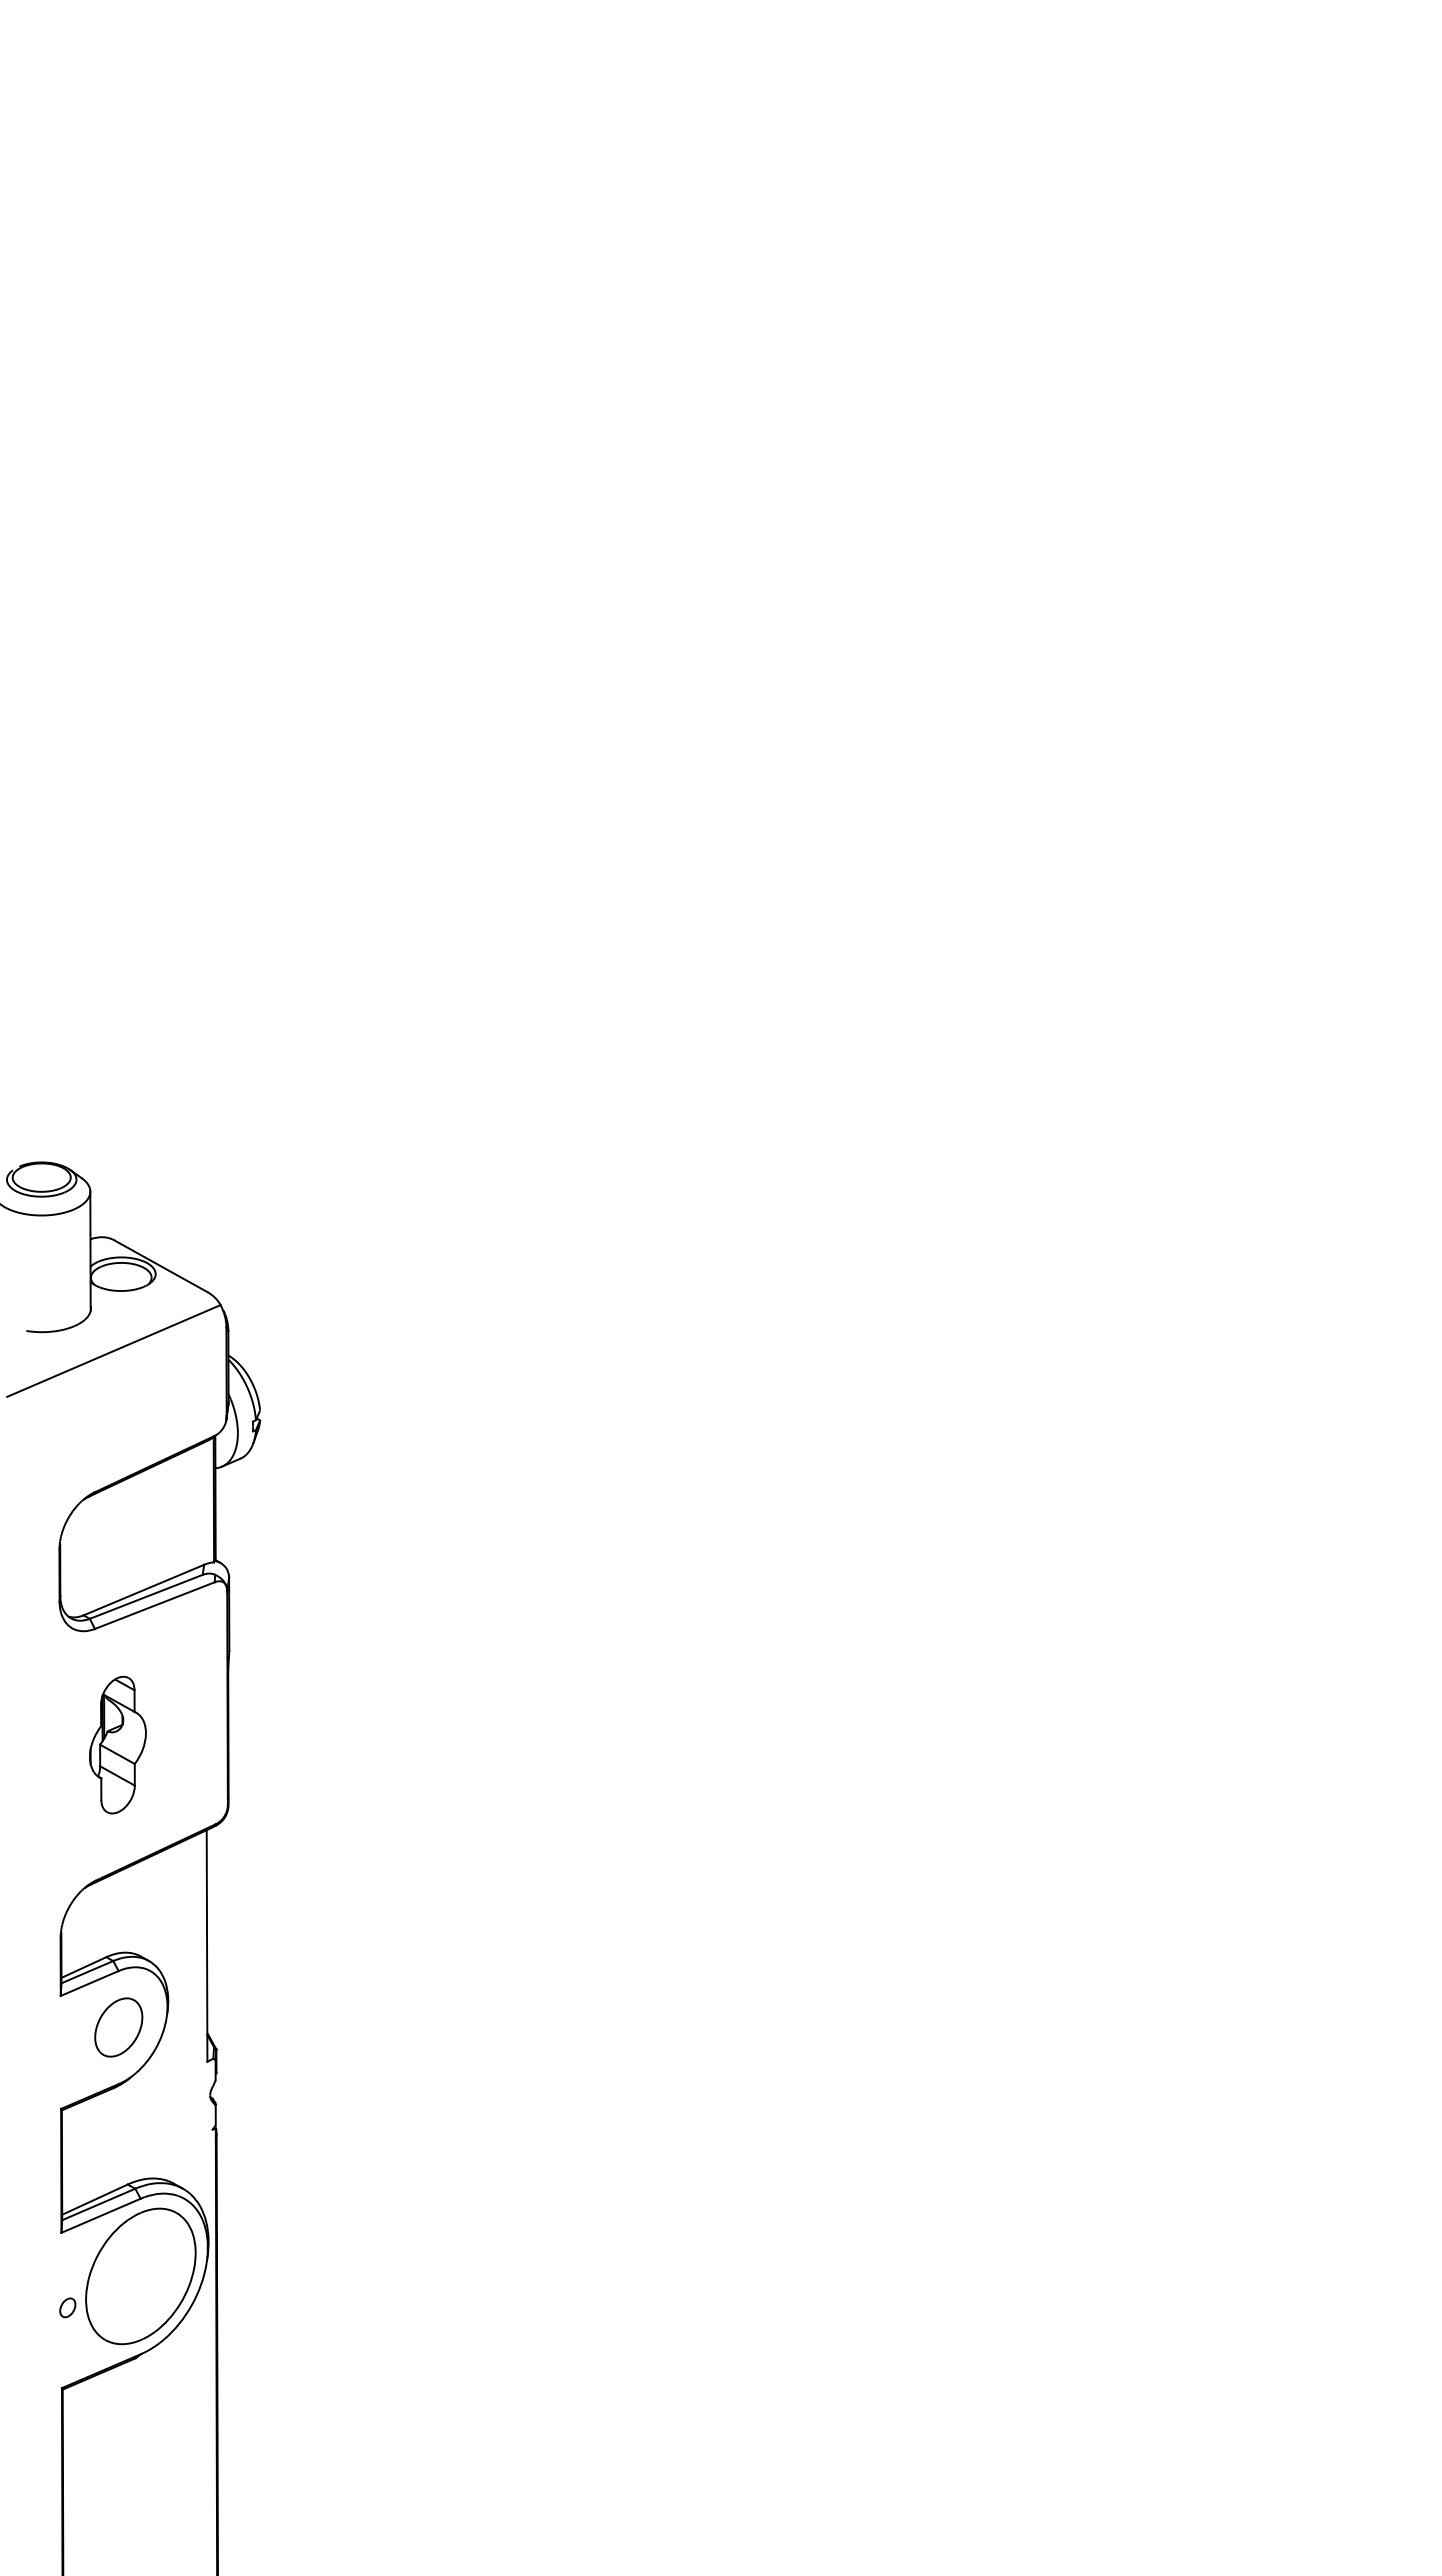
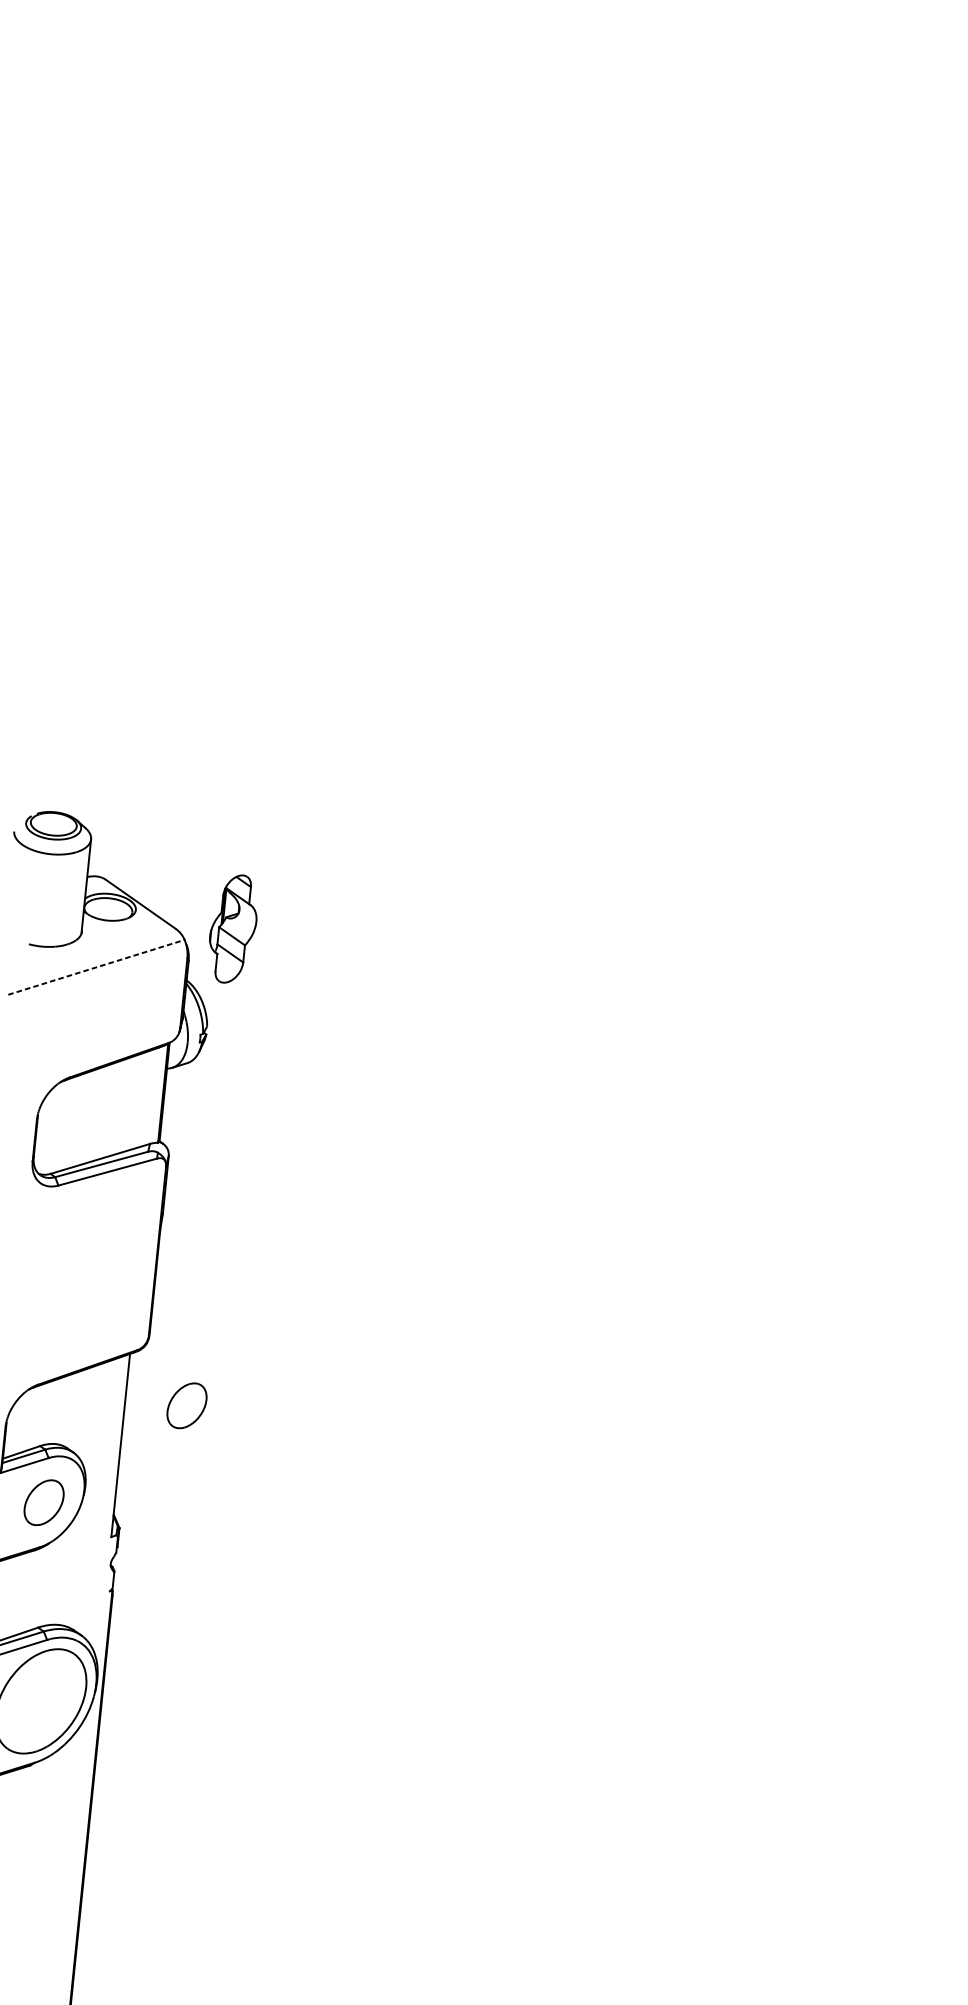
line: (114, 1350) -> (97, 967), solid -> dashed
part: (117, 1744) -> (232, 928), moved
part: (284, 1887) -> (186, 1405), added

